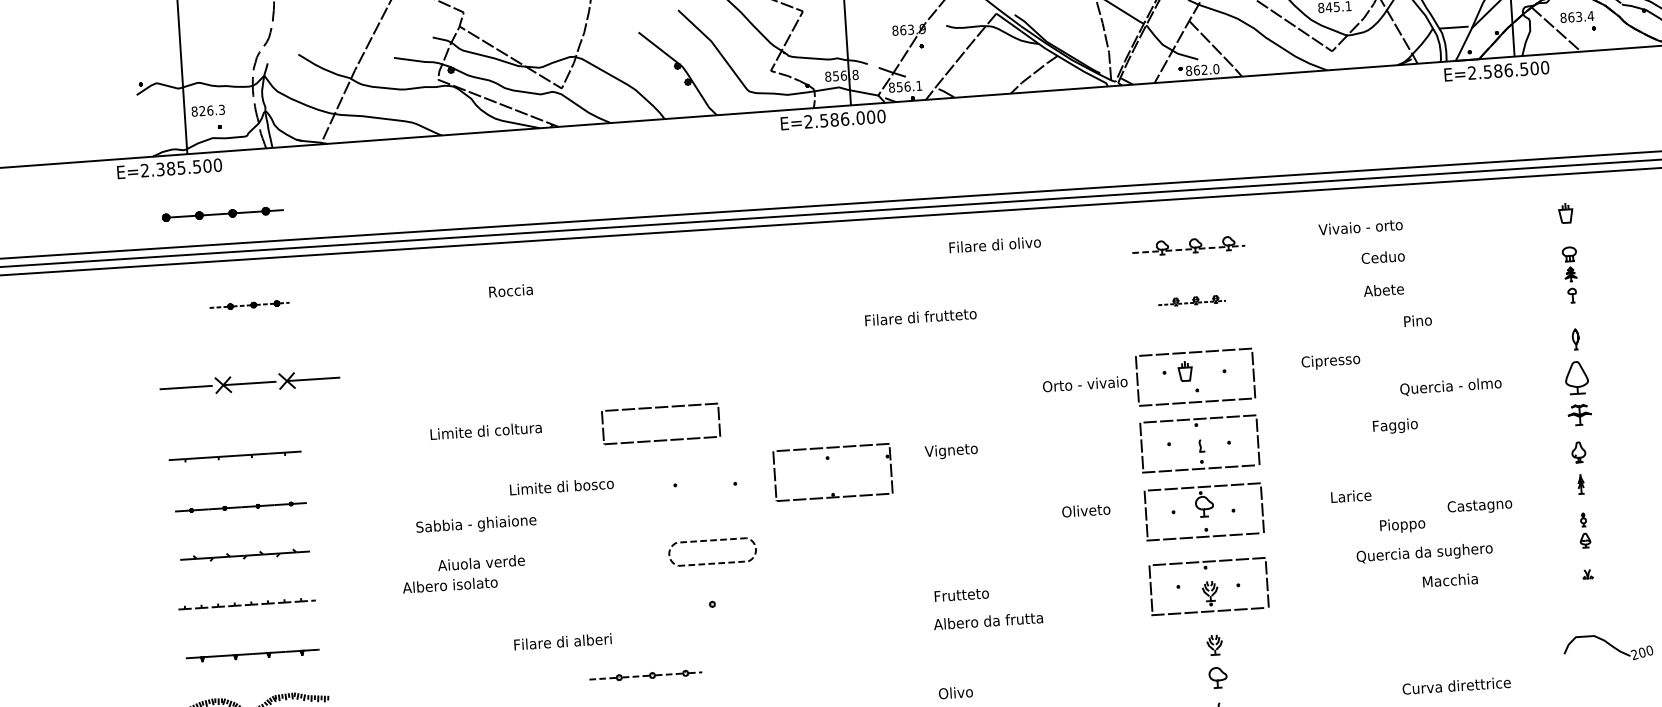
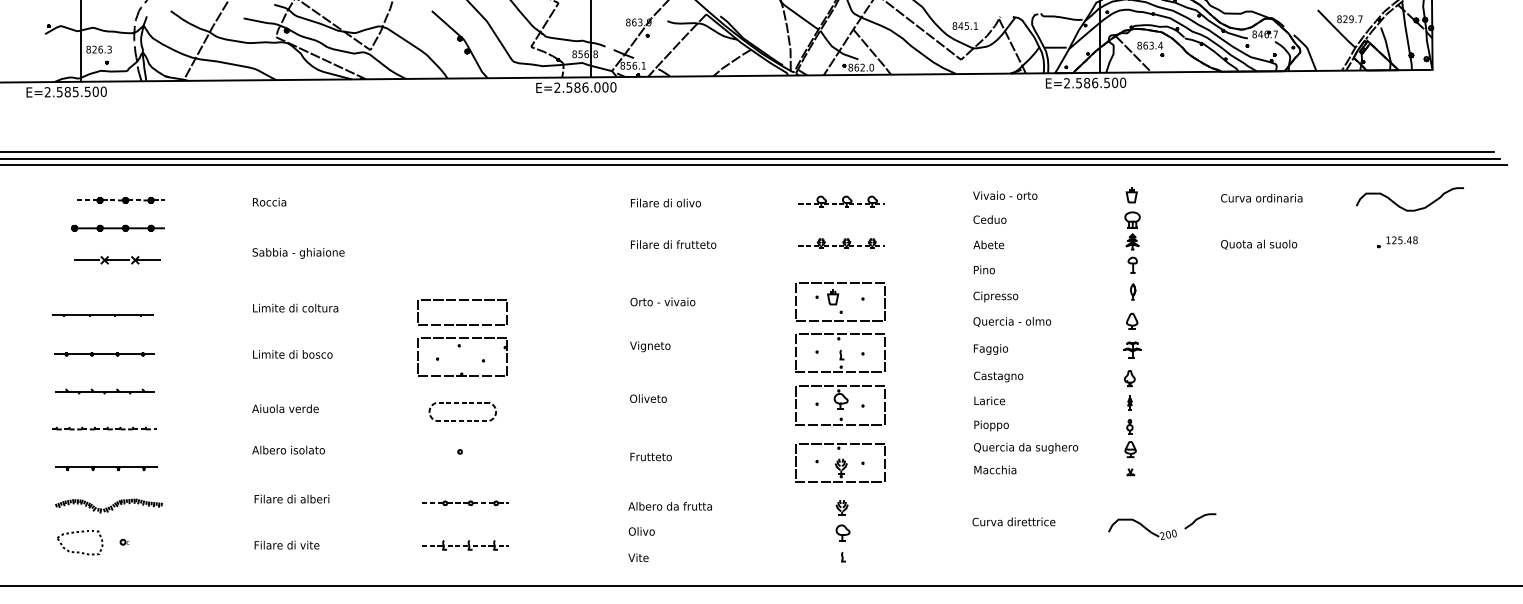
text: (160, 168) -> (59, 91), E=2.385.500 -> E=2.585.500
part: (221, 213) -> (117, 227), moved
text: (1361, 227) -> (1005, 195), moved
text: (994, 244) -> (665, 202), moved
part: (1570, 274) -> (1132, 242), size x1.43
text: (510, 289) -> (269, 201), moved
part: (1191, 300) -> (841, 243), size x1.67
part: (248, 305) -> (120, 200), size x1.43
text: (920, 316) -> (673, 244), moved
text: (1418, 320) -> (984, 269), moved
text: (1330, 361) -> (995, 296), moved
part: (1577, 376) -> (1132, 320), size x0.62
part: (250, 383) -> (117, 260), size x0.62
text: (1084, 383) -> (662, 301), moved
text: (1451, 386) -> (1012, 321), moved
part: (659, 408) -> (462, 300), moved
part: (827, 460) -> (459, 347), moved
text: (561, 486) -> (292, 354), moved
text: (1350, 495) -> (989, 400), moved
text: (1479, 505) -> (998, 376), moved
text: (1086, 510) -> (648, 398), moved
text: (476, 524) -> (298, 253), moved
part: (1584, 530) -> (1130, 438), size x1.43
text: (1425, 552) -> (1026, 447), moved
text: (1450, 579) -> (995, 469), moved
text: (450, 584) -> (288, 449), moved
text: (987, 621) -> (669, 506), moved
text: (562, 641) -> (291, 498), moved
part: (645, 674) -> (465, 502), moved
text: (1456, 685) -> (1013, 521), moved

